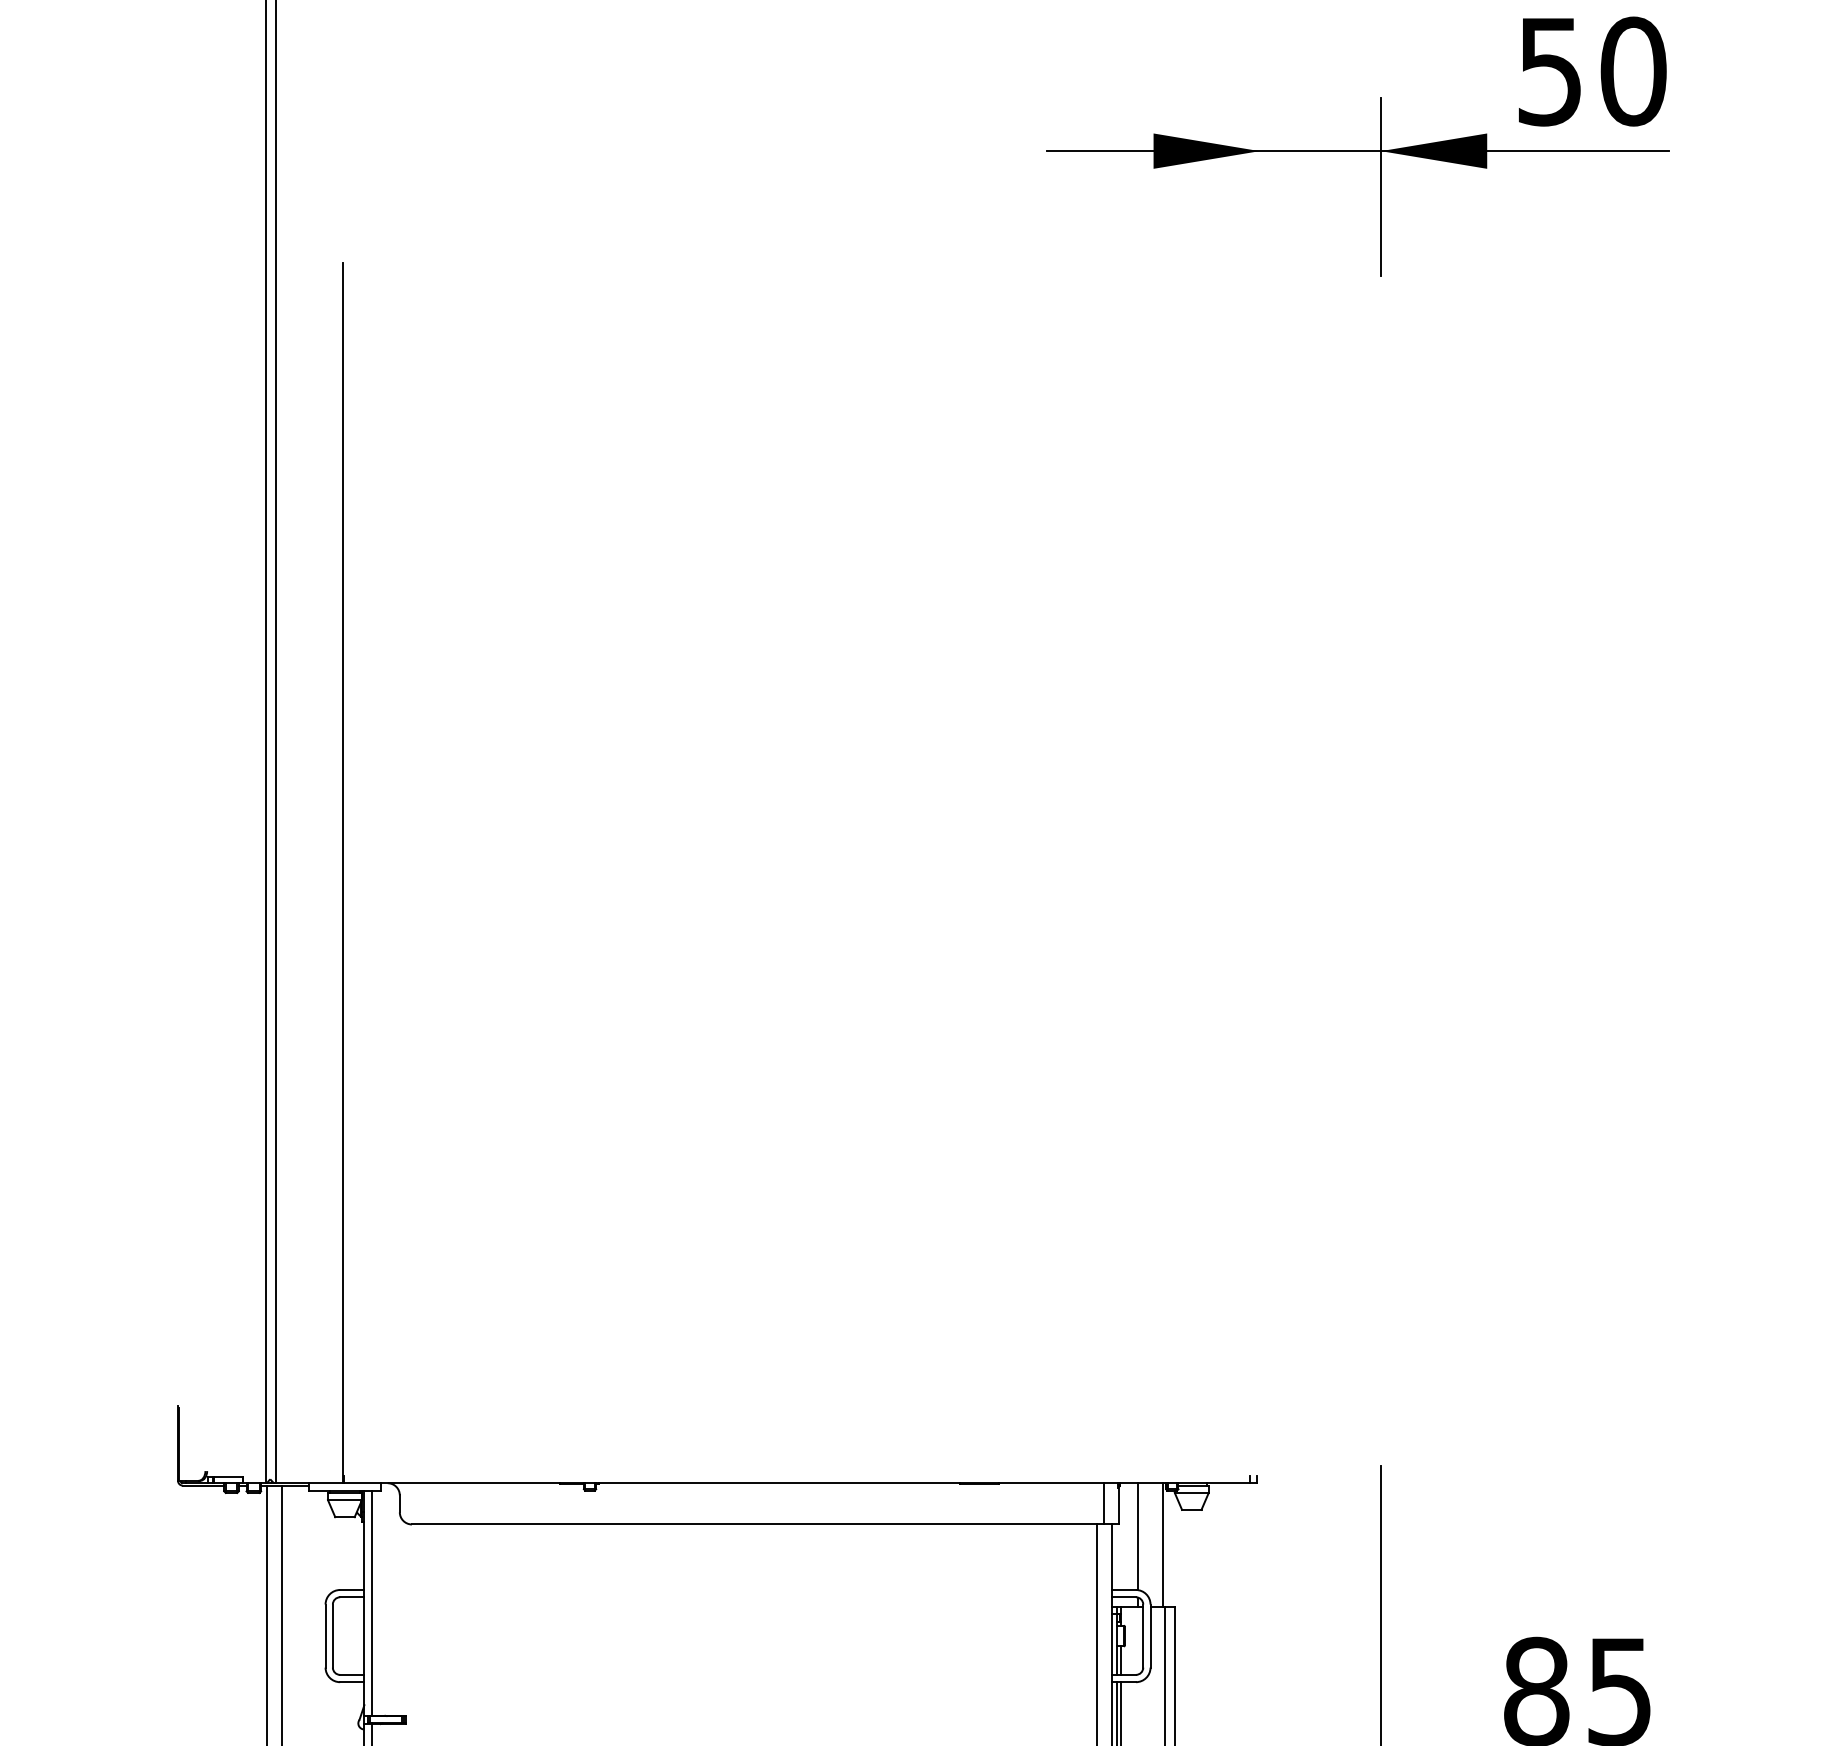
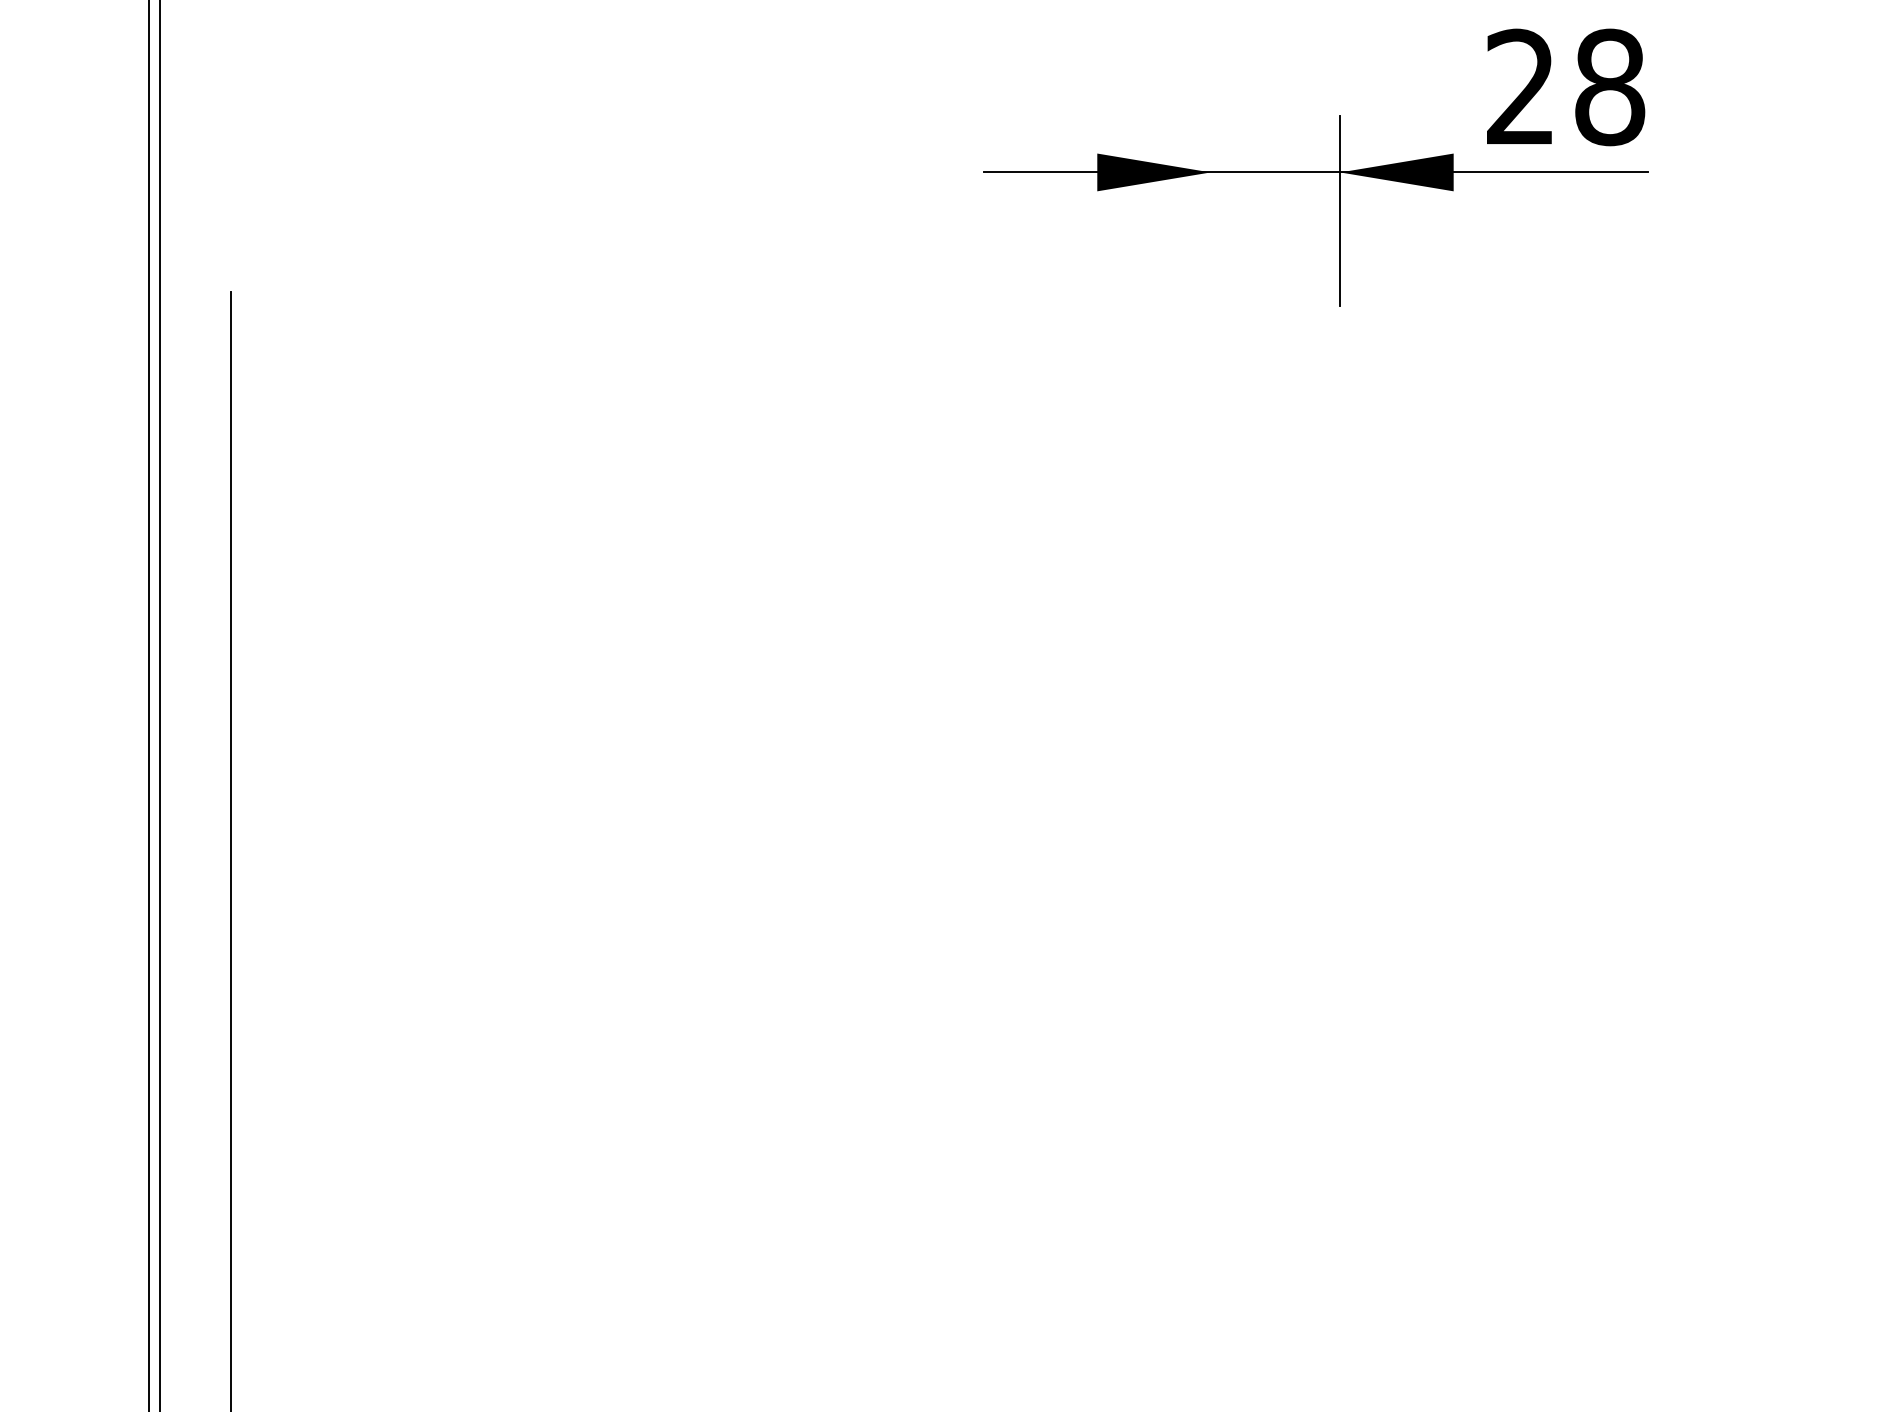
text: (1592, 71) -> (1566, 87), 50 -> 28

